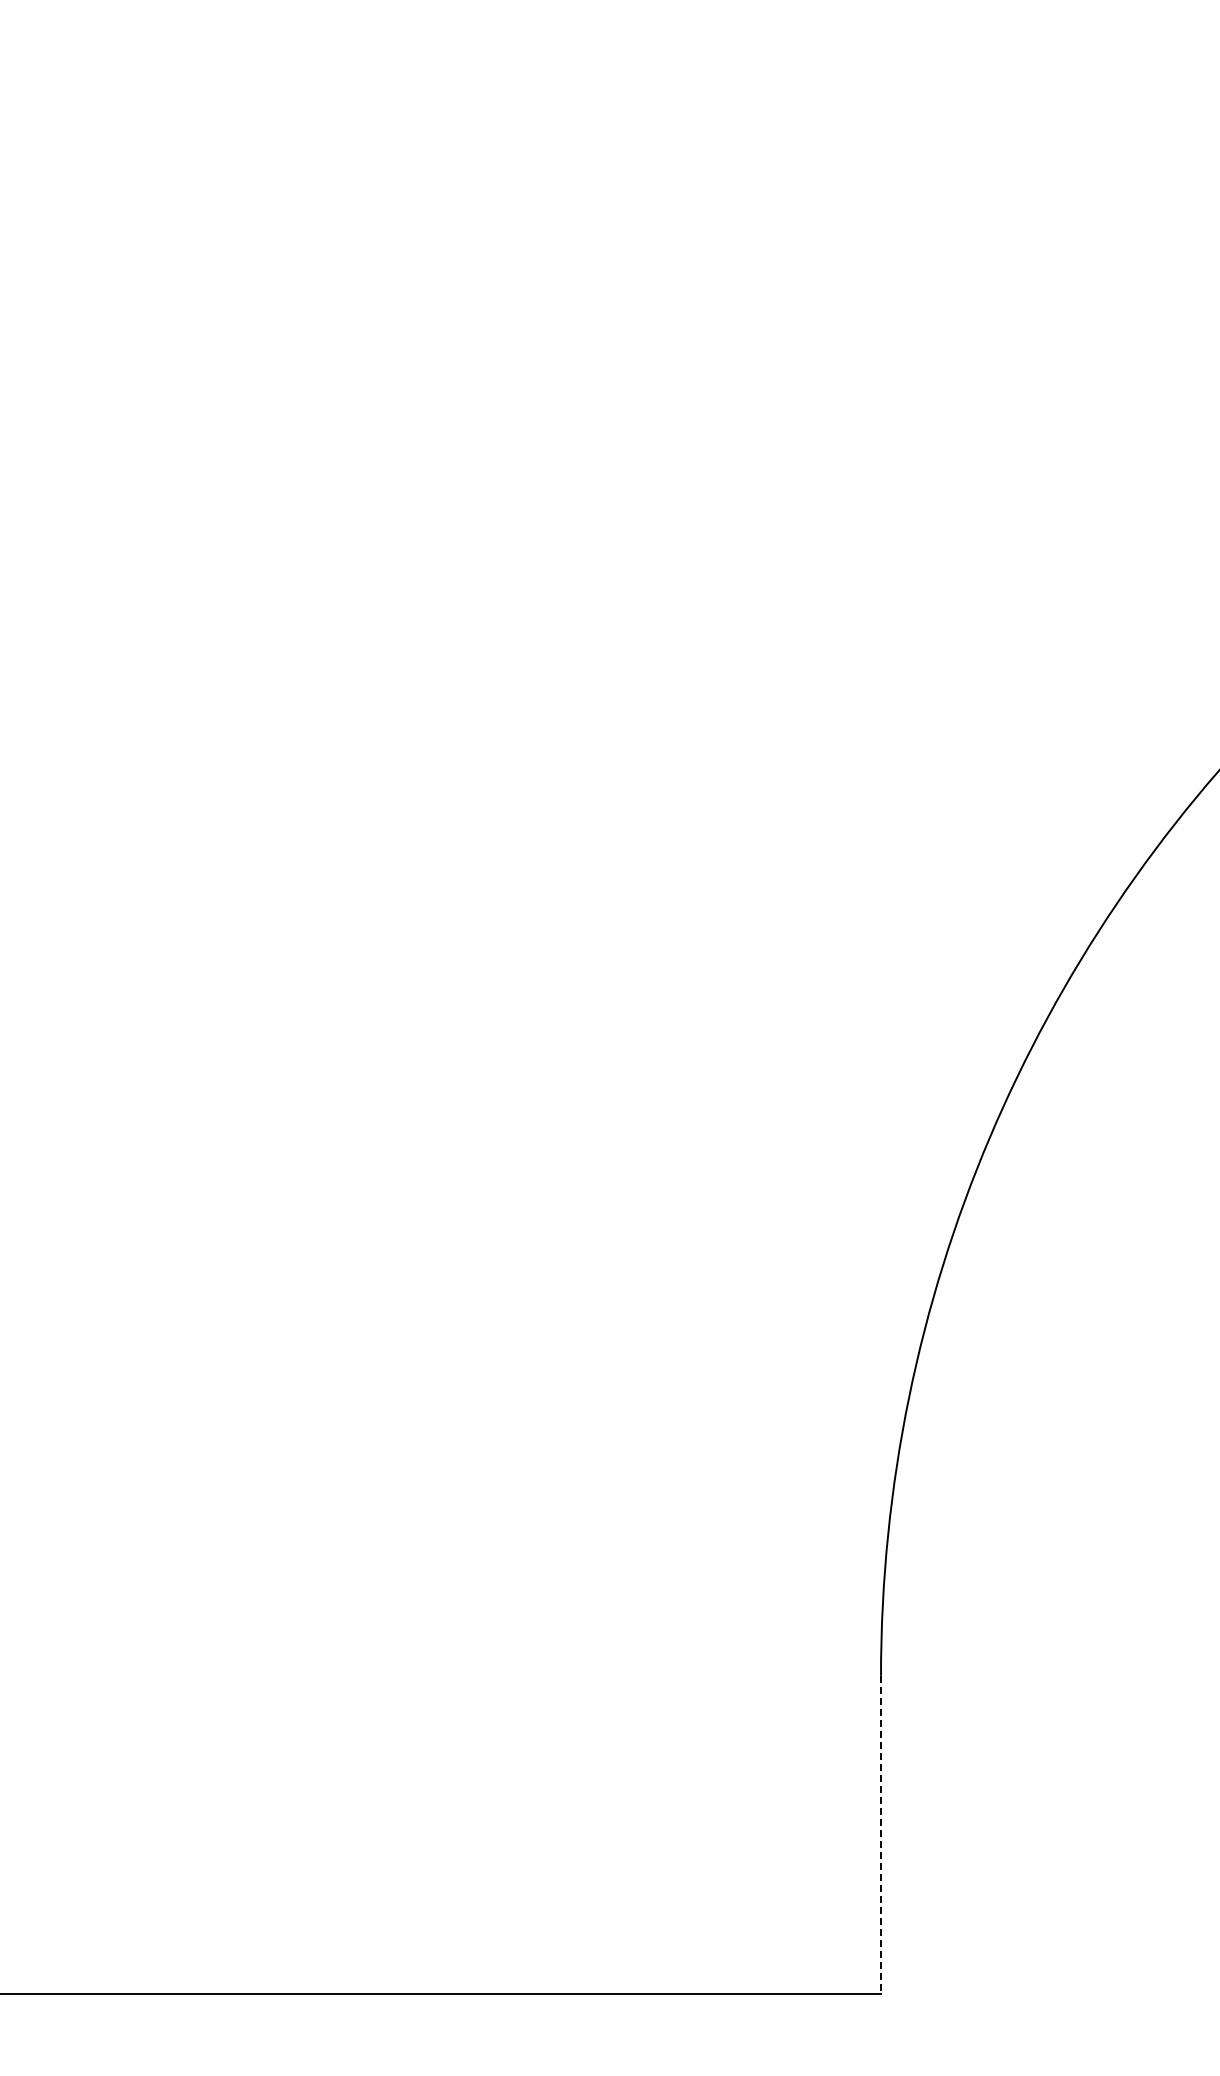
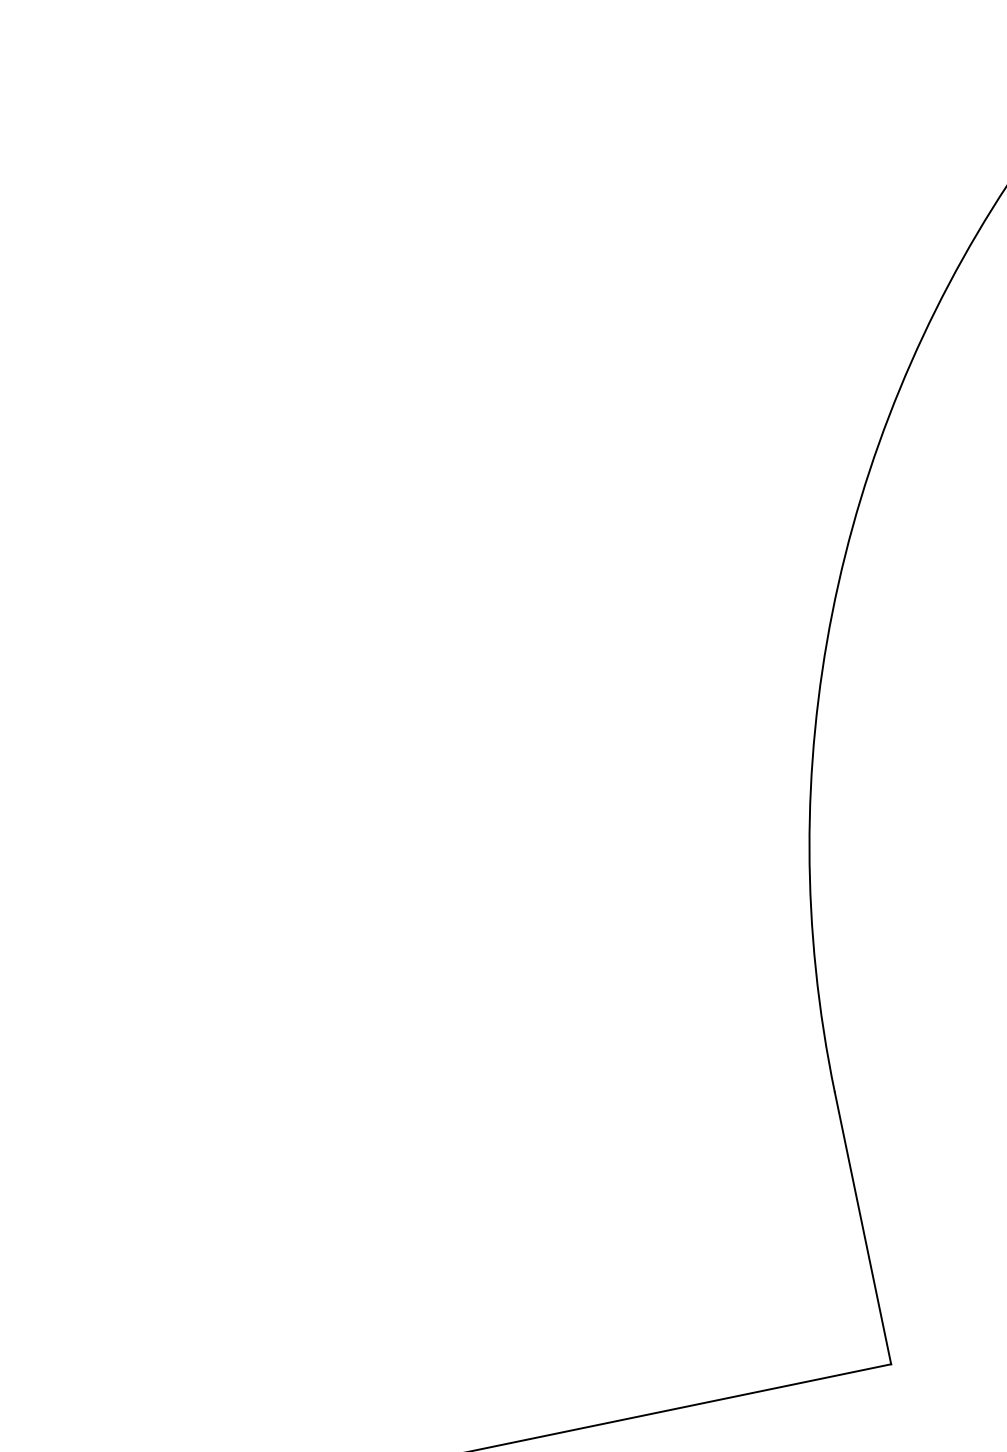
line: (881, 1834) -> (863, 1227), dashed -> solid

